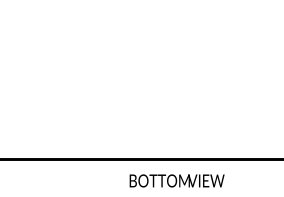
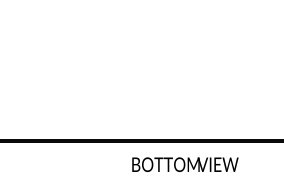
text: (176, 180) -> (184, 164), moved

